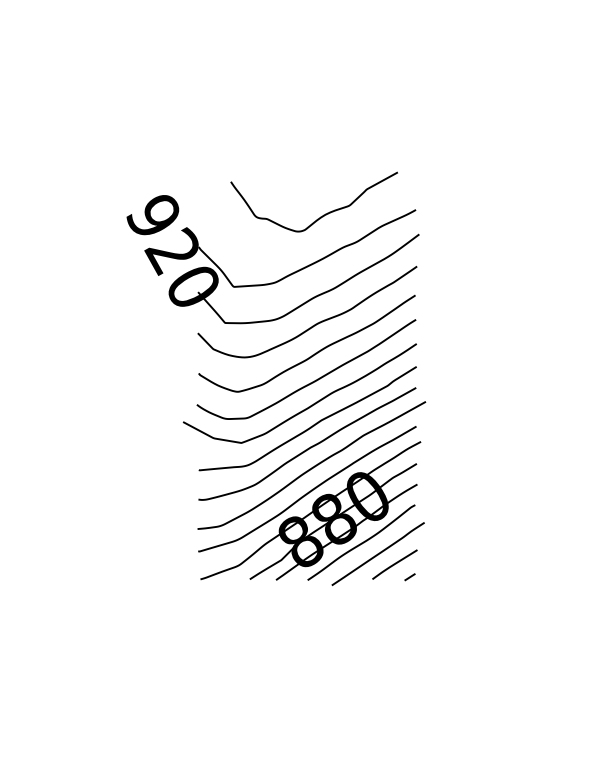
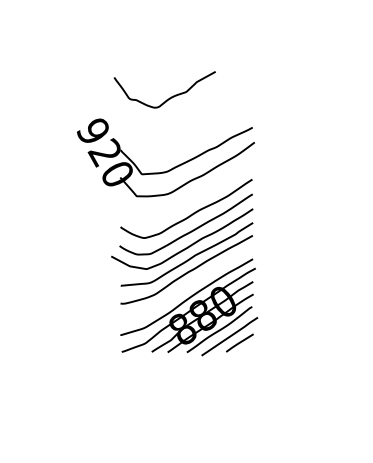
curve: (321, 214) -> (169, 97), moved
curve: (316, 321) -> (192, 195), removed
curve: (313, 464) -> (190, 282), removed
line: (409, 576) -> (248, 350), removed

